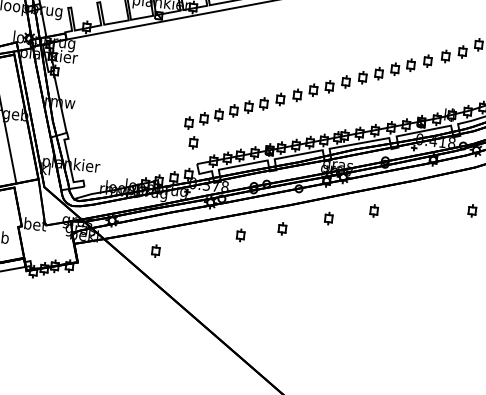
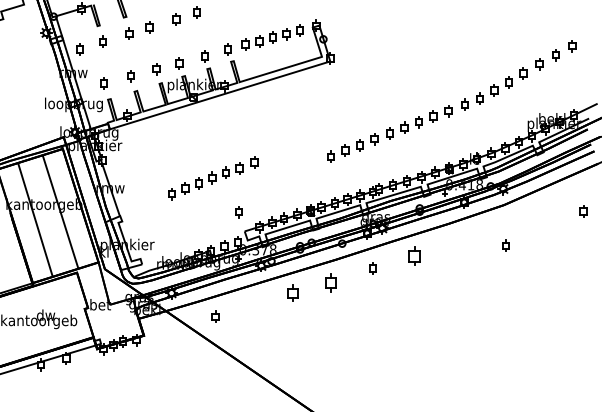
part: (235, 111) -> (213, 178), moved
part: (374, 211) -> (414, 256), size x1.6
part: (281, 228) -> (330, 282), size x1.6
part: (240, 235) -> (292, 293), size x1.4

